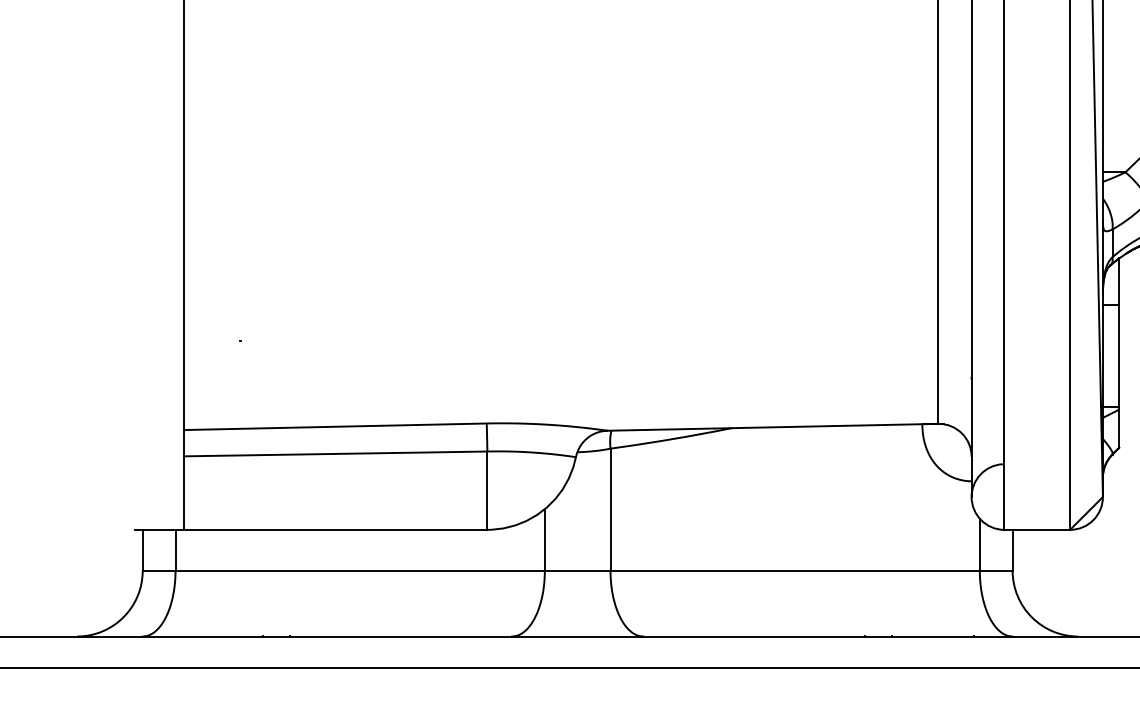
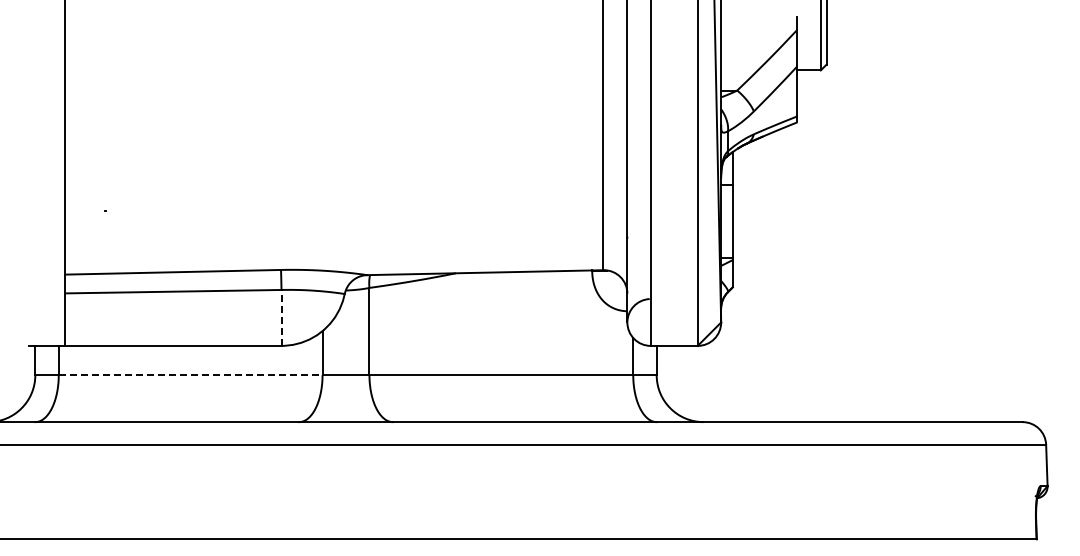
line: (487, 490) -> (281, 317), solid -> dashed
line: (359, 571) -> (190, 375), solid -> dashed

